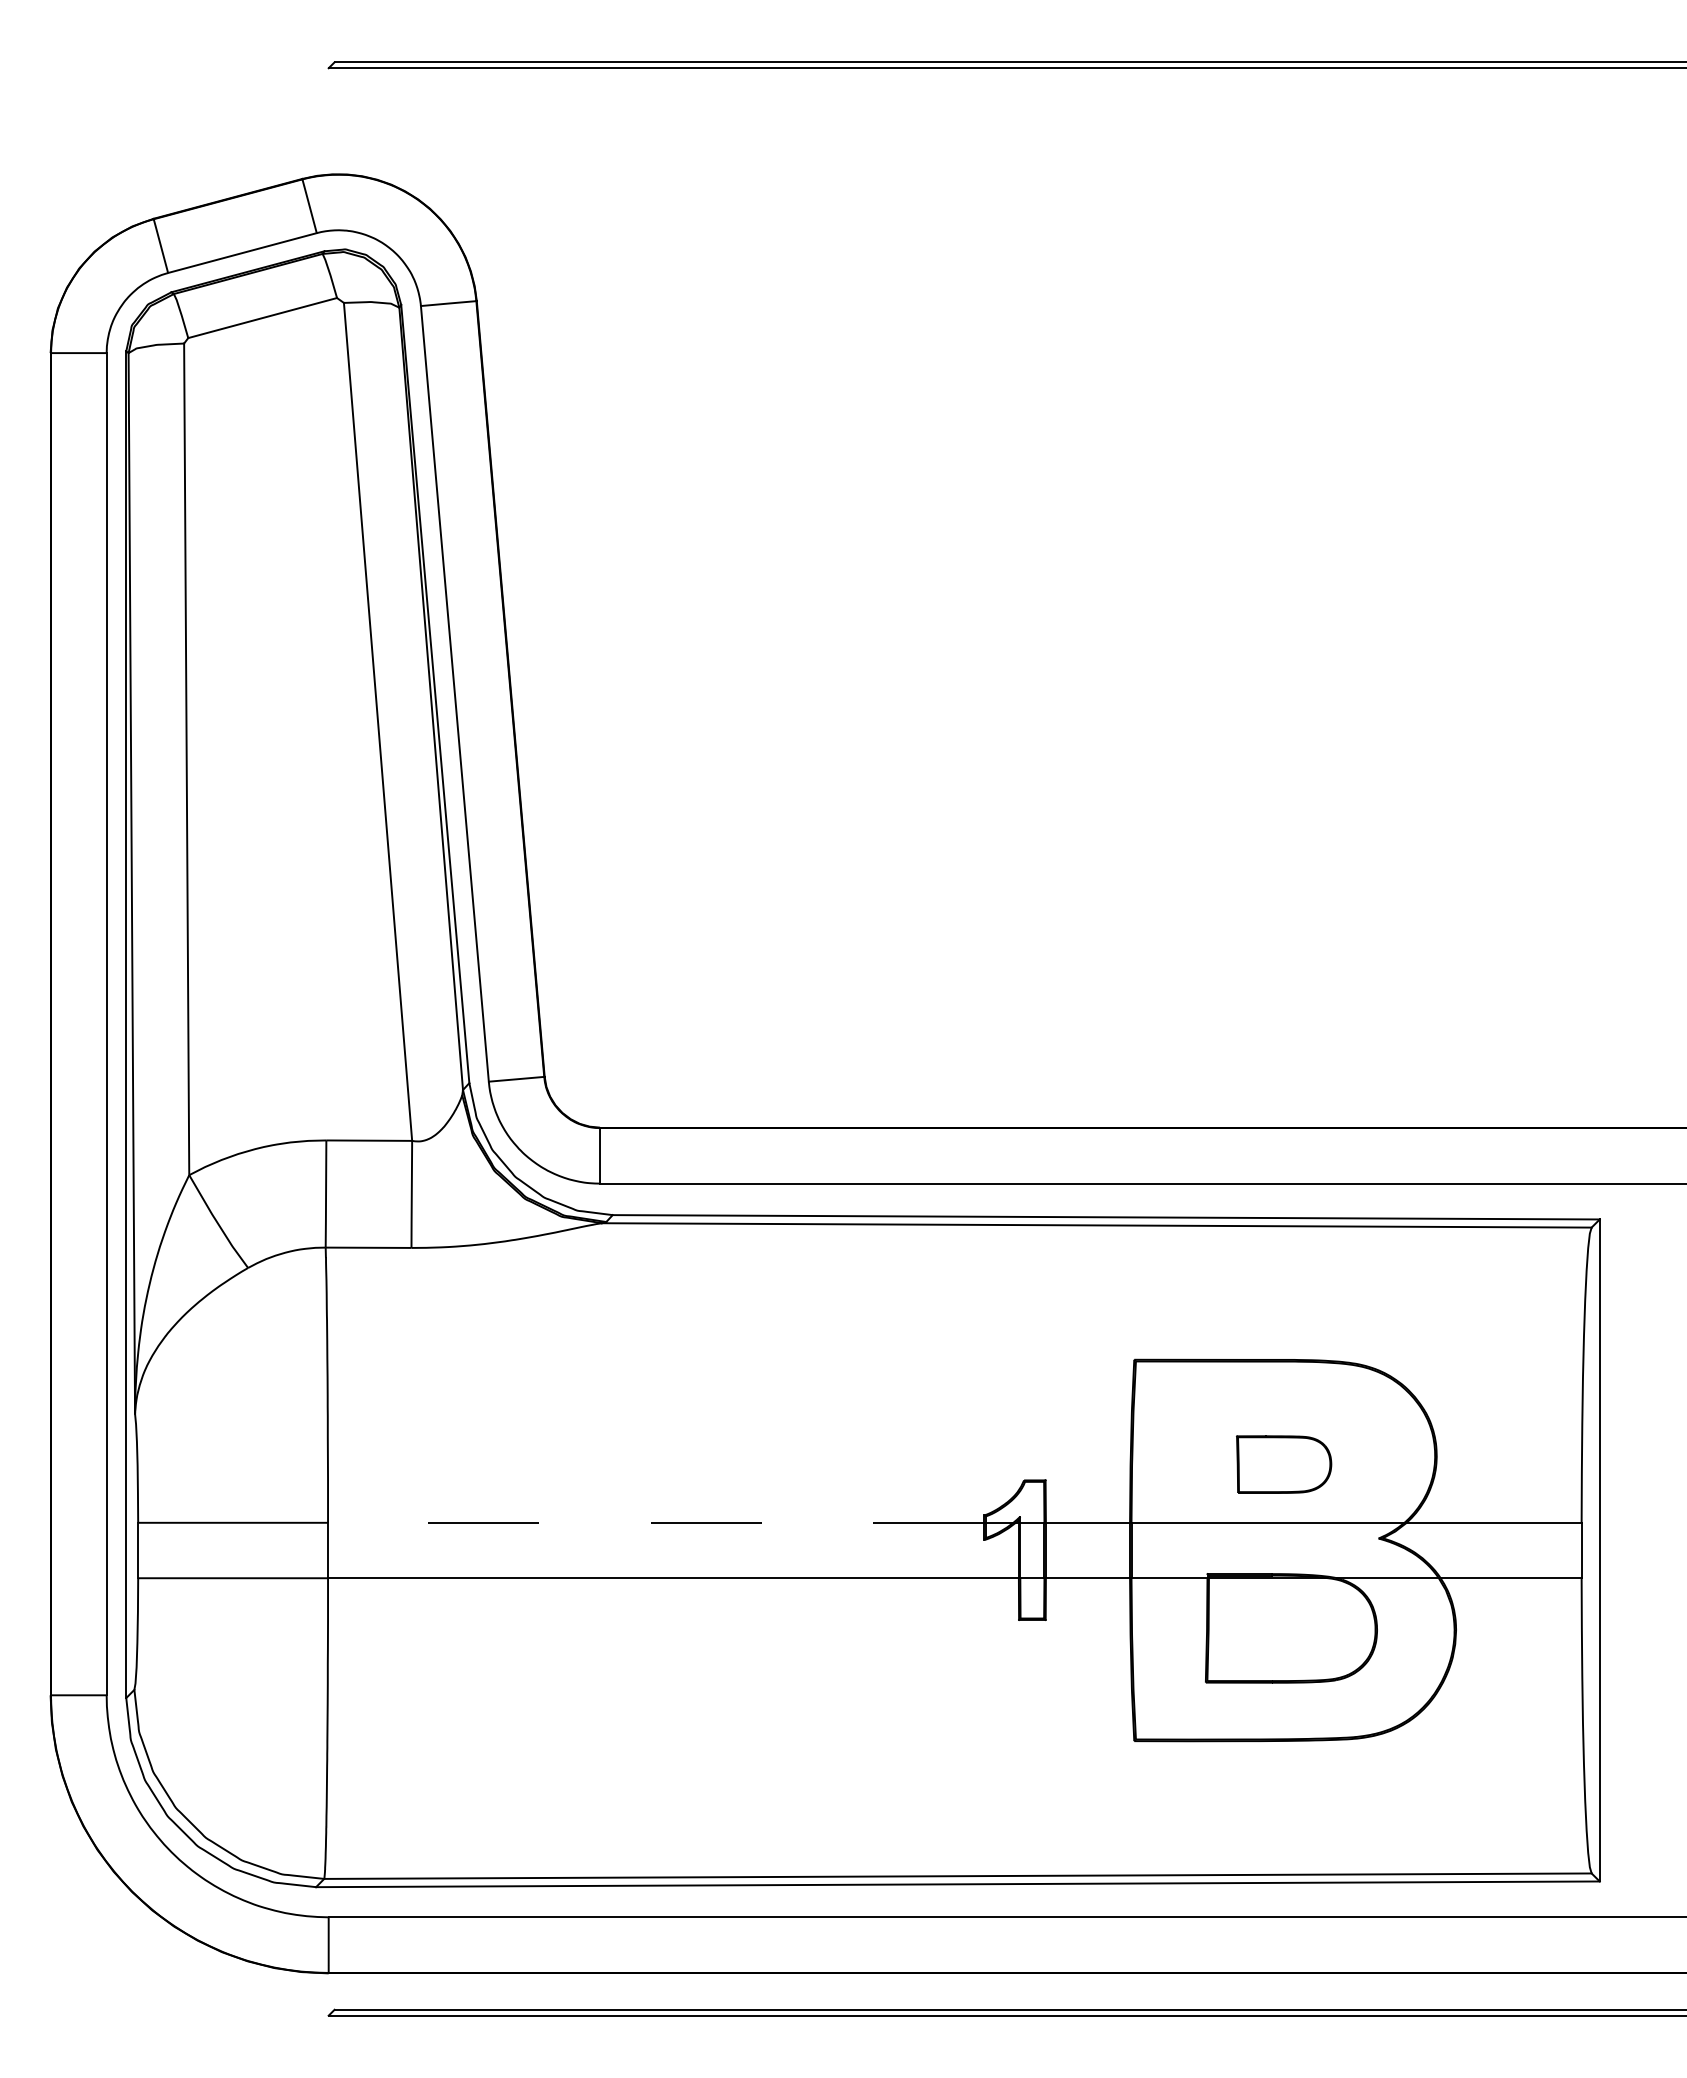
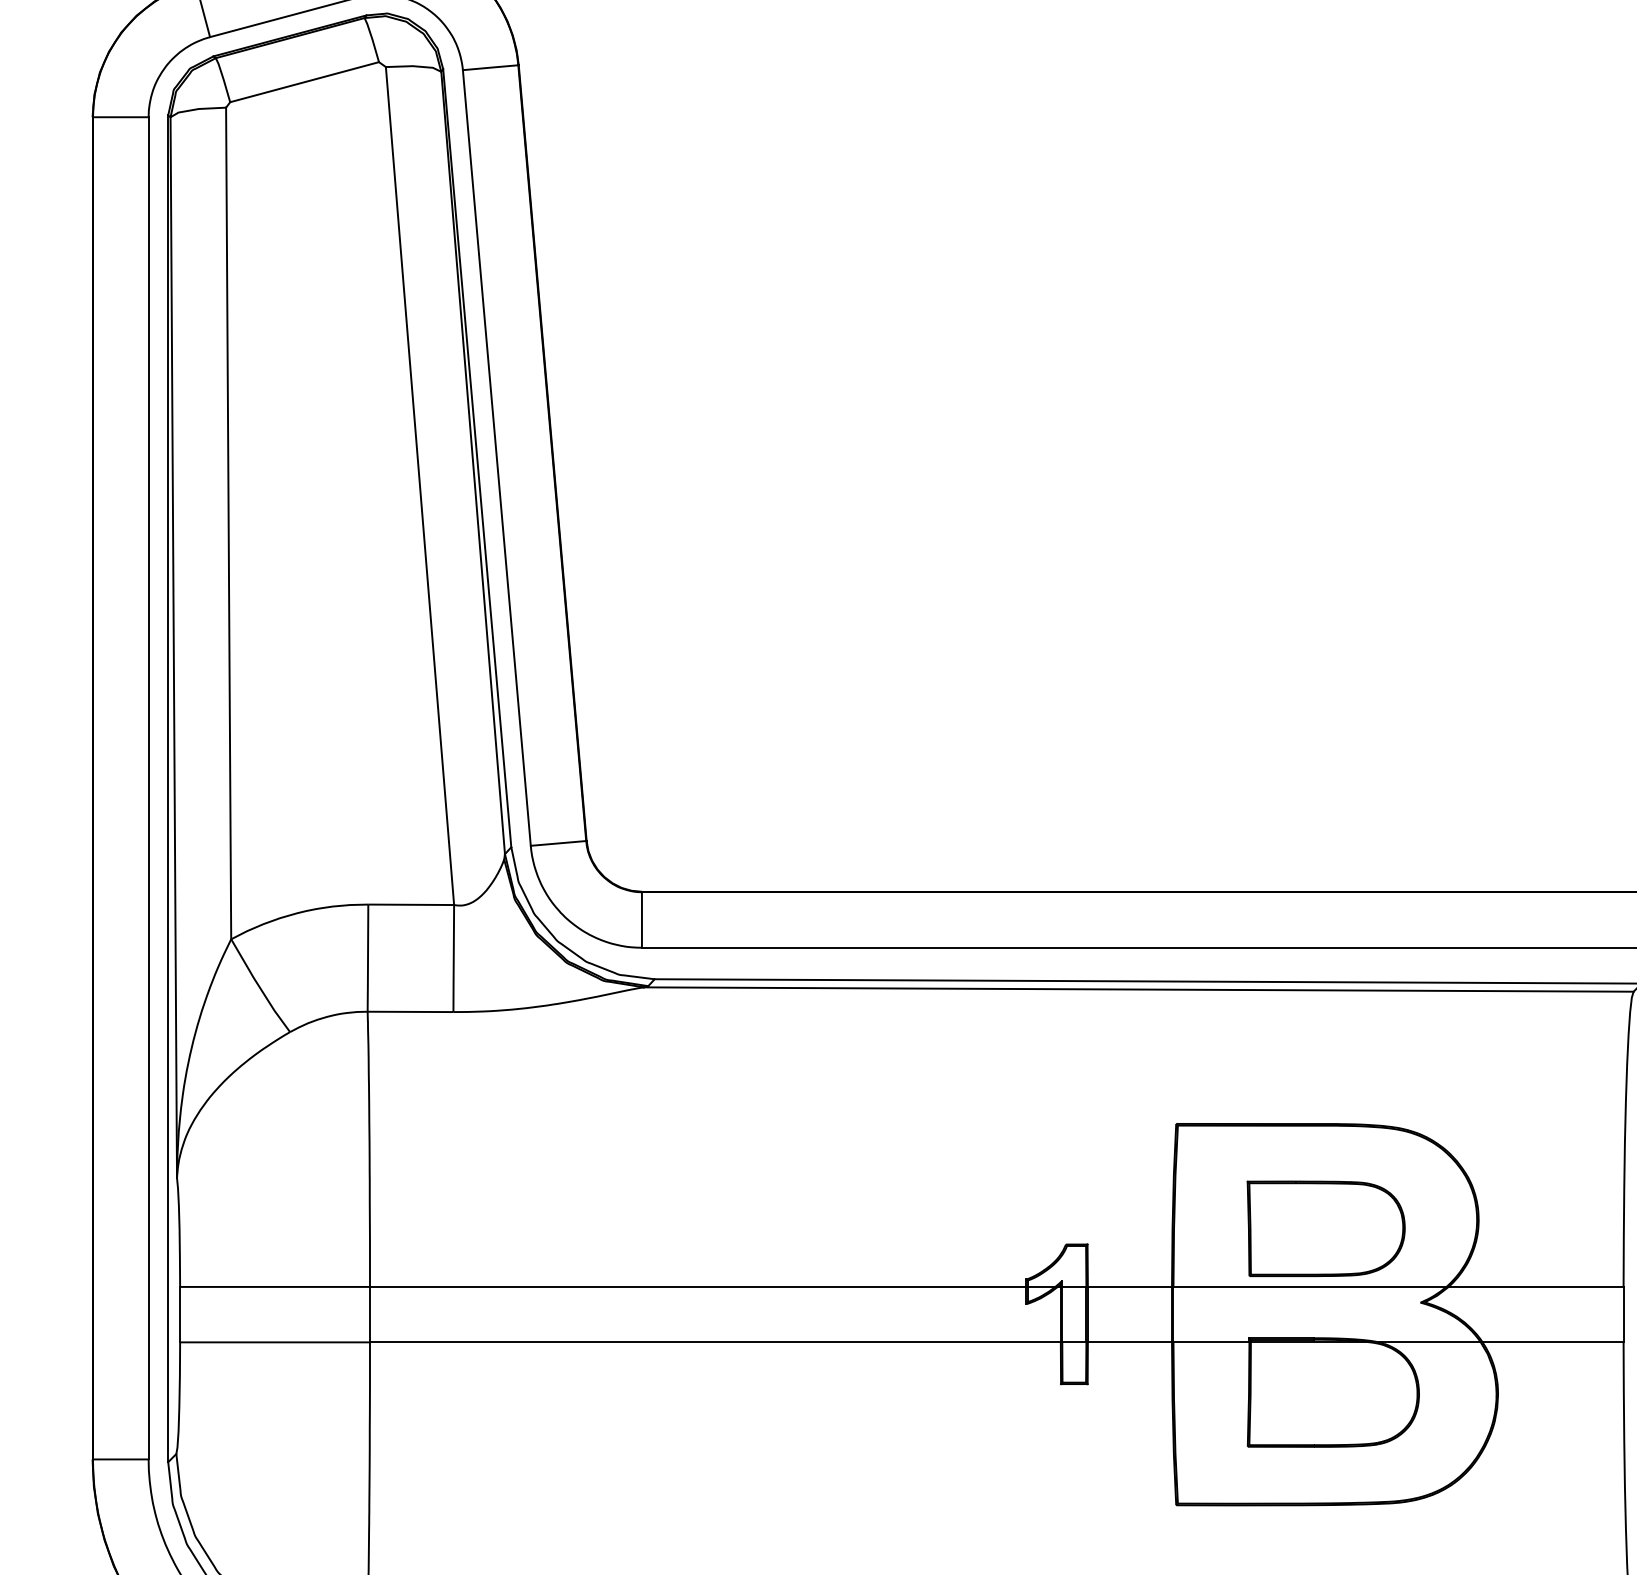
part: (1283, 1464) -> (1325, 1228), size x1.67
line: (655, 1522) -> (697, 1286), dashed -> solid

